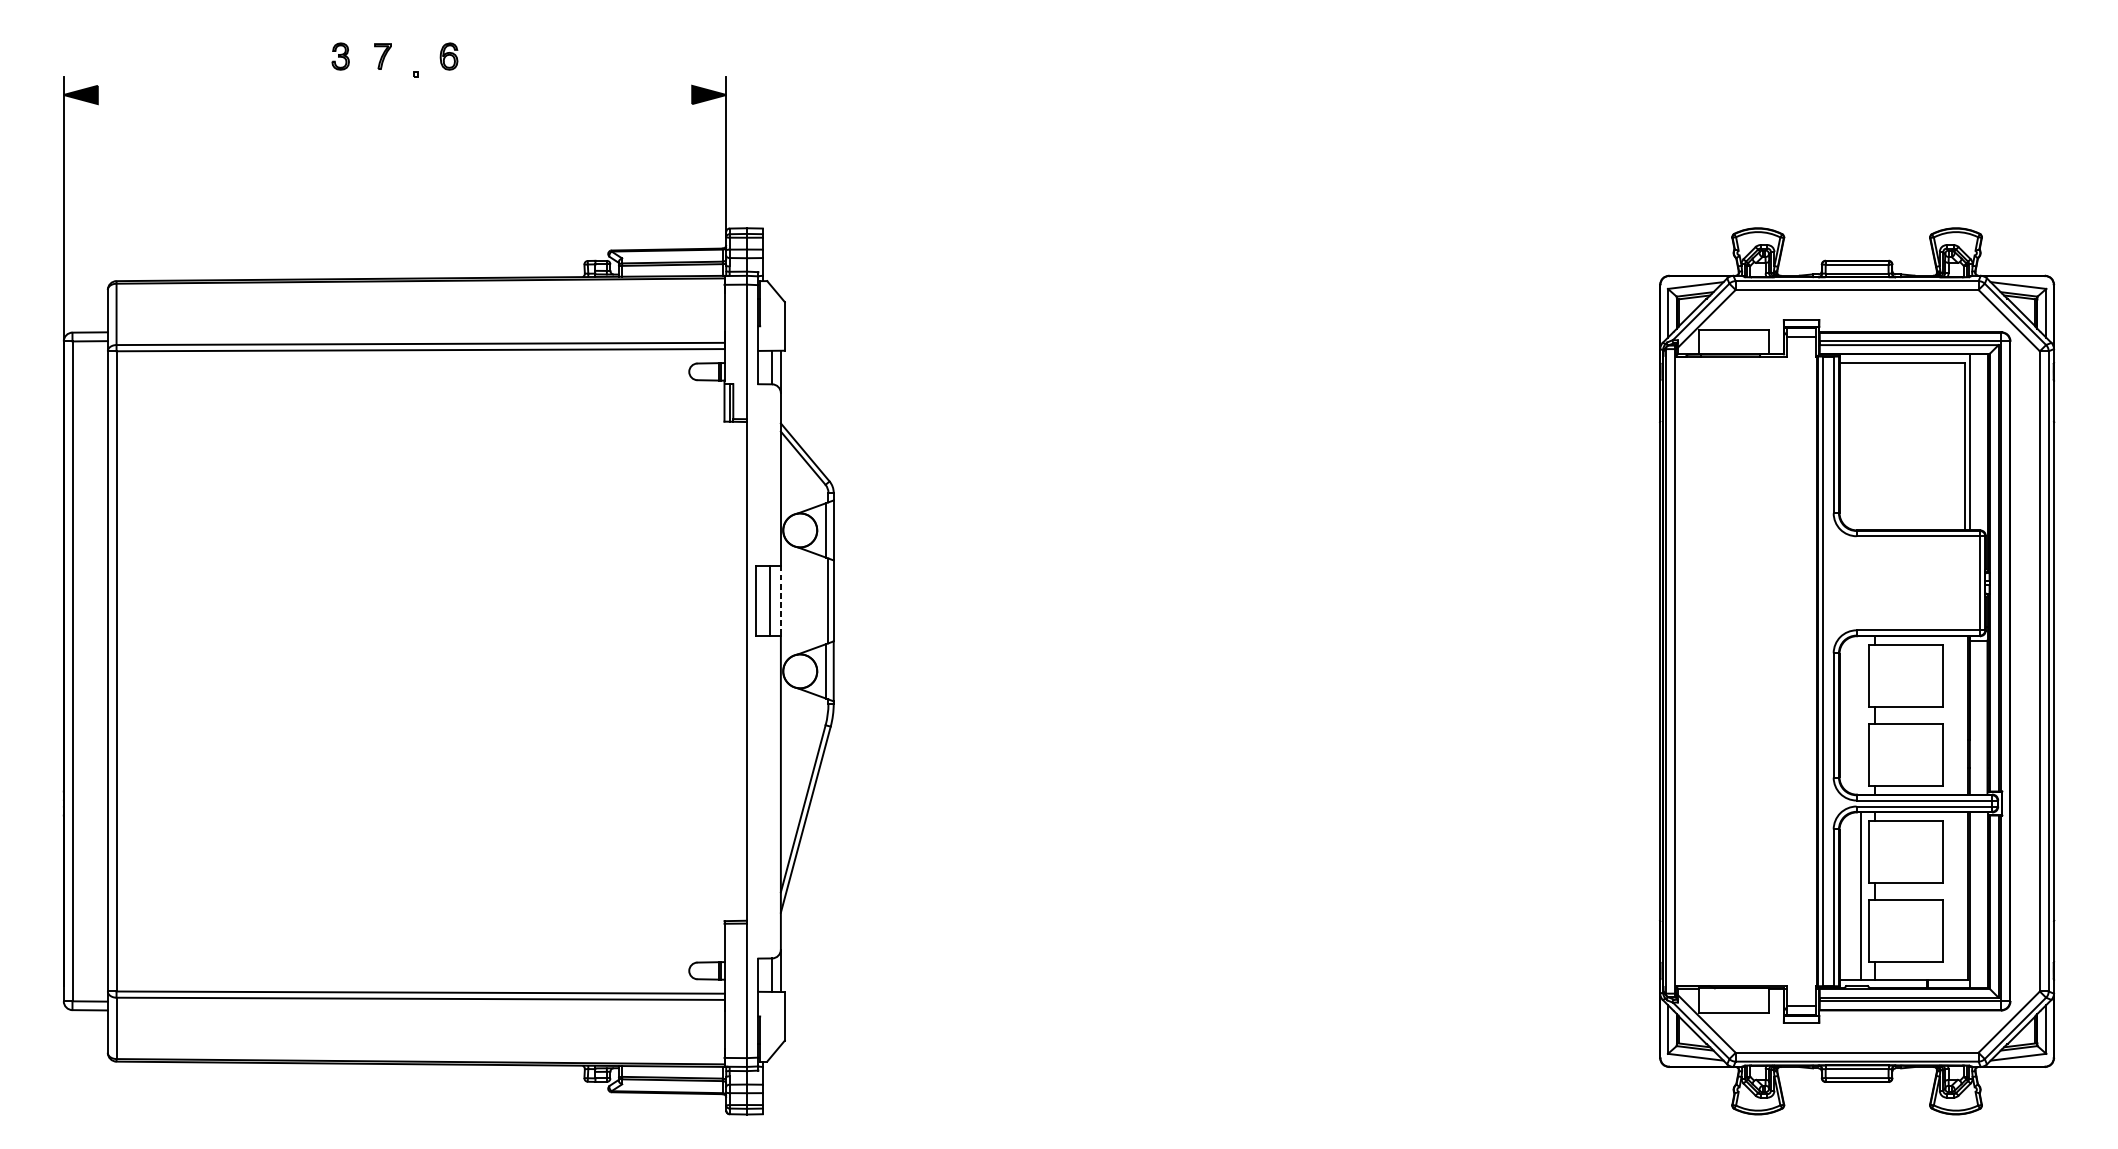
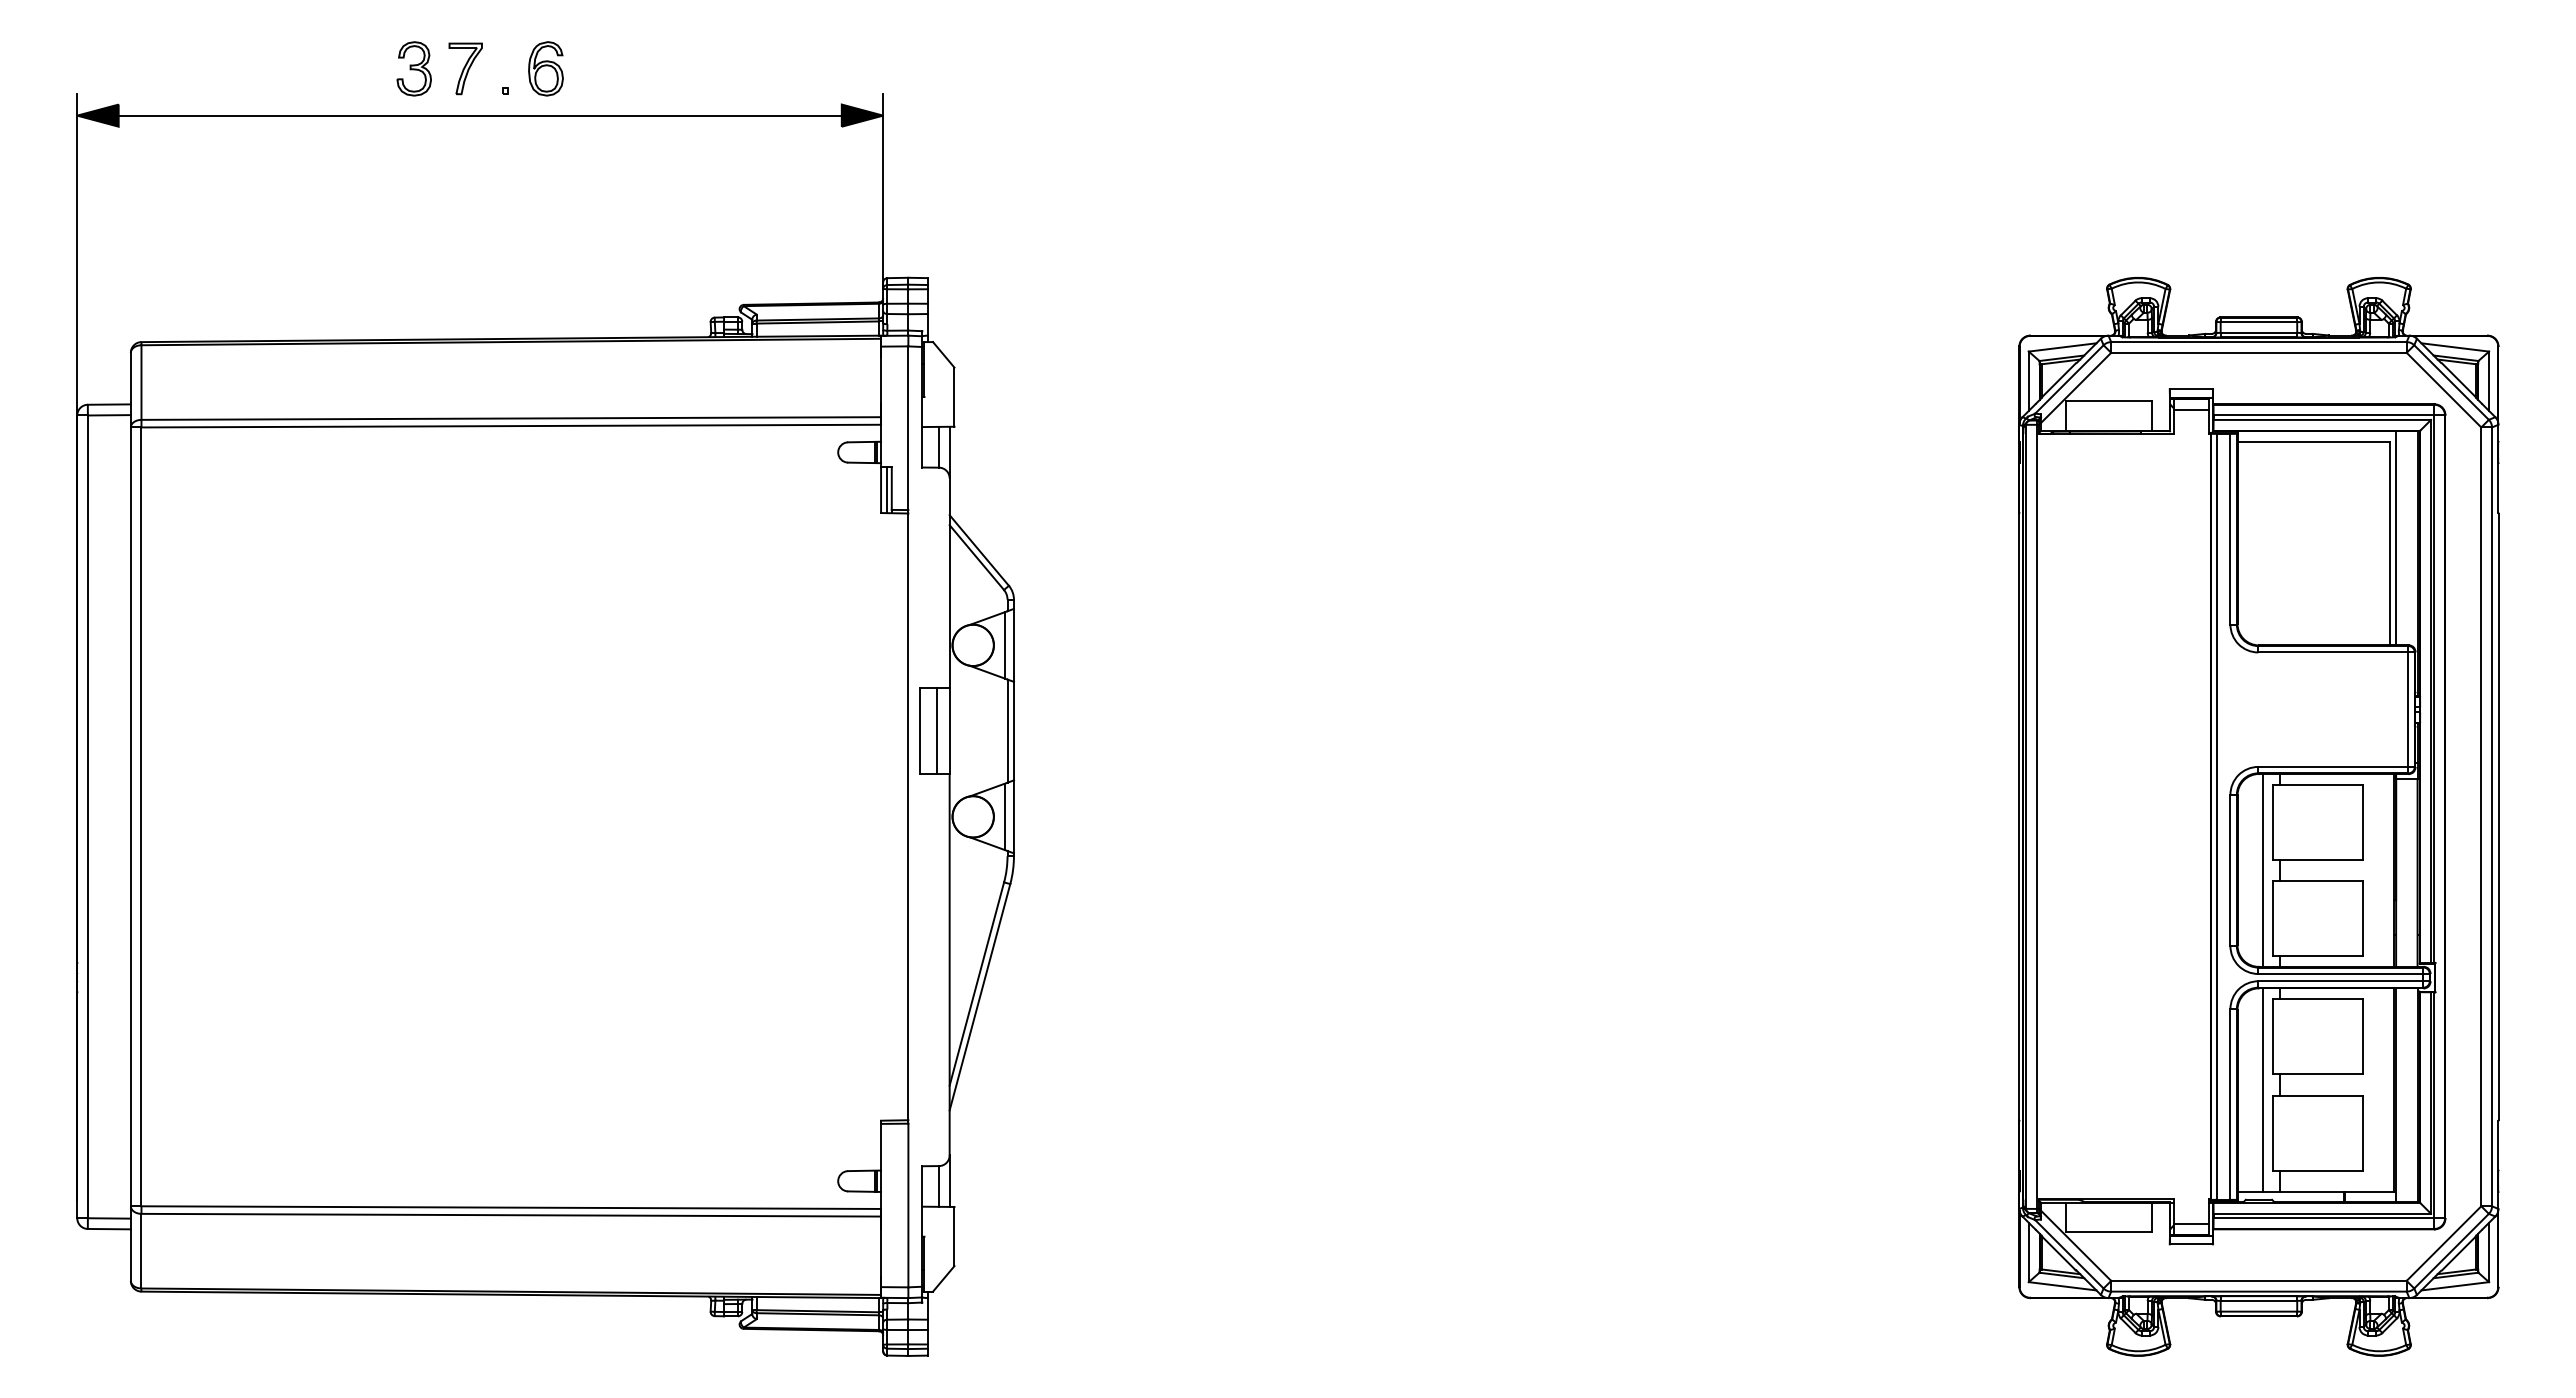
part: (340, 56) -> (413, 68), size x1.67
part: (382, 56) -> (465, 68), size x1.67
part: (448, 56) -> (545, 68), size x1.67
line: (394, 94) -> (479, 115), added
line: (780, 601) -> (949, 731), dashed -> solid
line: (1860, 715) -> (2263, 870), added

